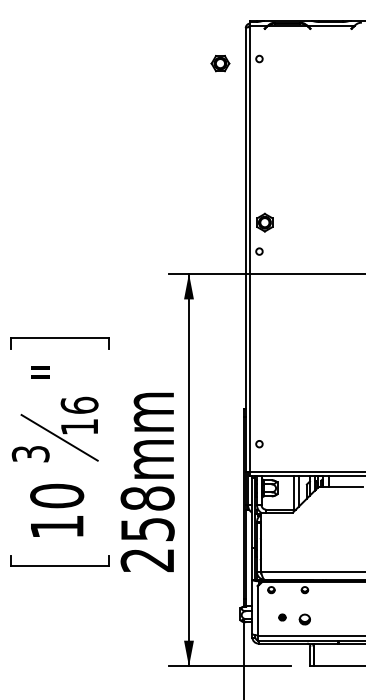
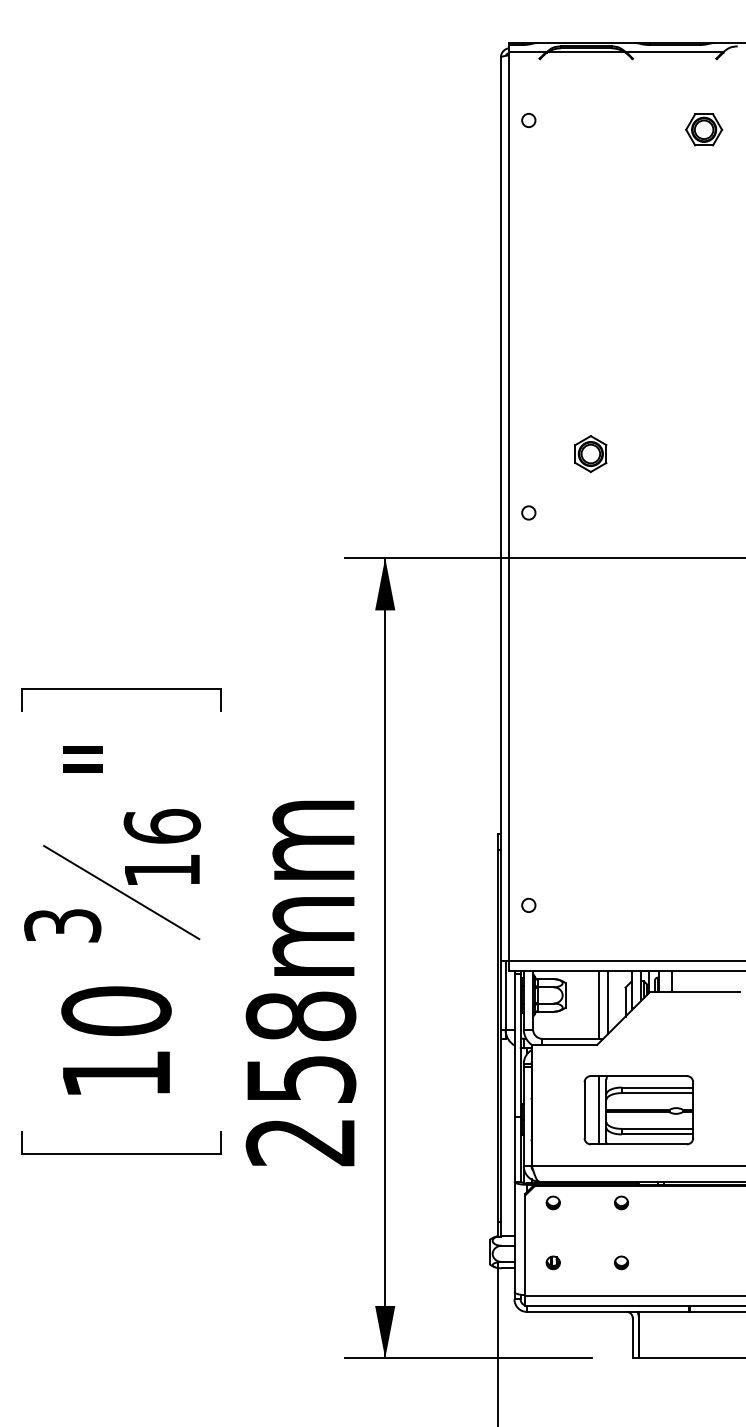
part: (220, 63) -> (704, 129), moved
part: (264, 222) -> (590, 453), moved
part: (313, 544) -> (638, 1109), added
part: (282, 617) -> (553, 1262), moved
part: (304, 619) -> (620, 1262), size x0.62

